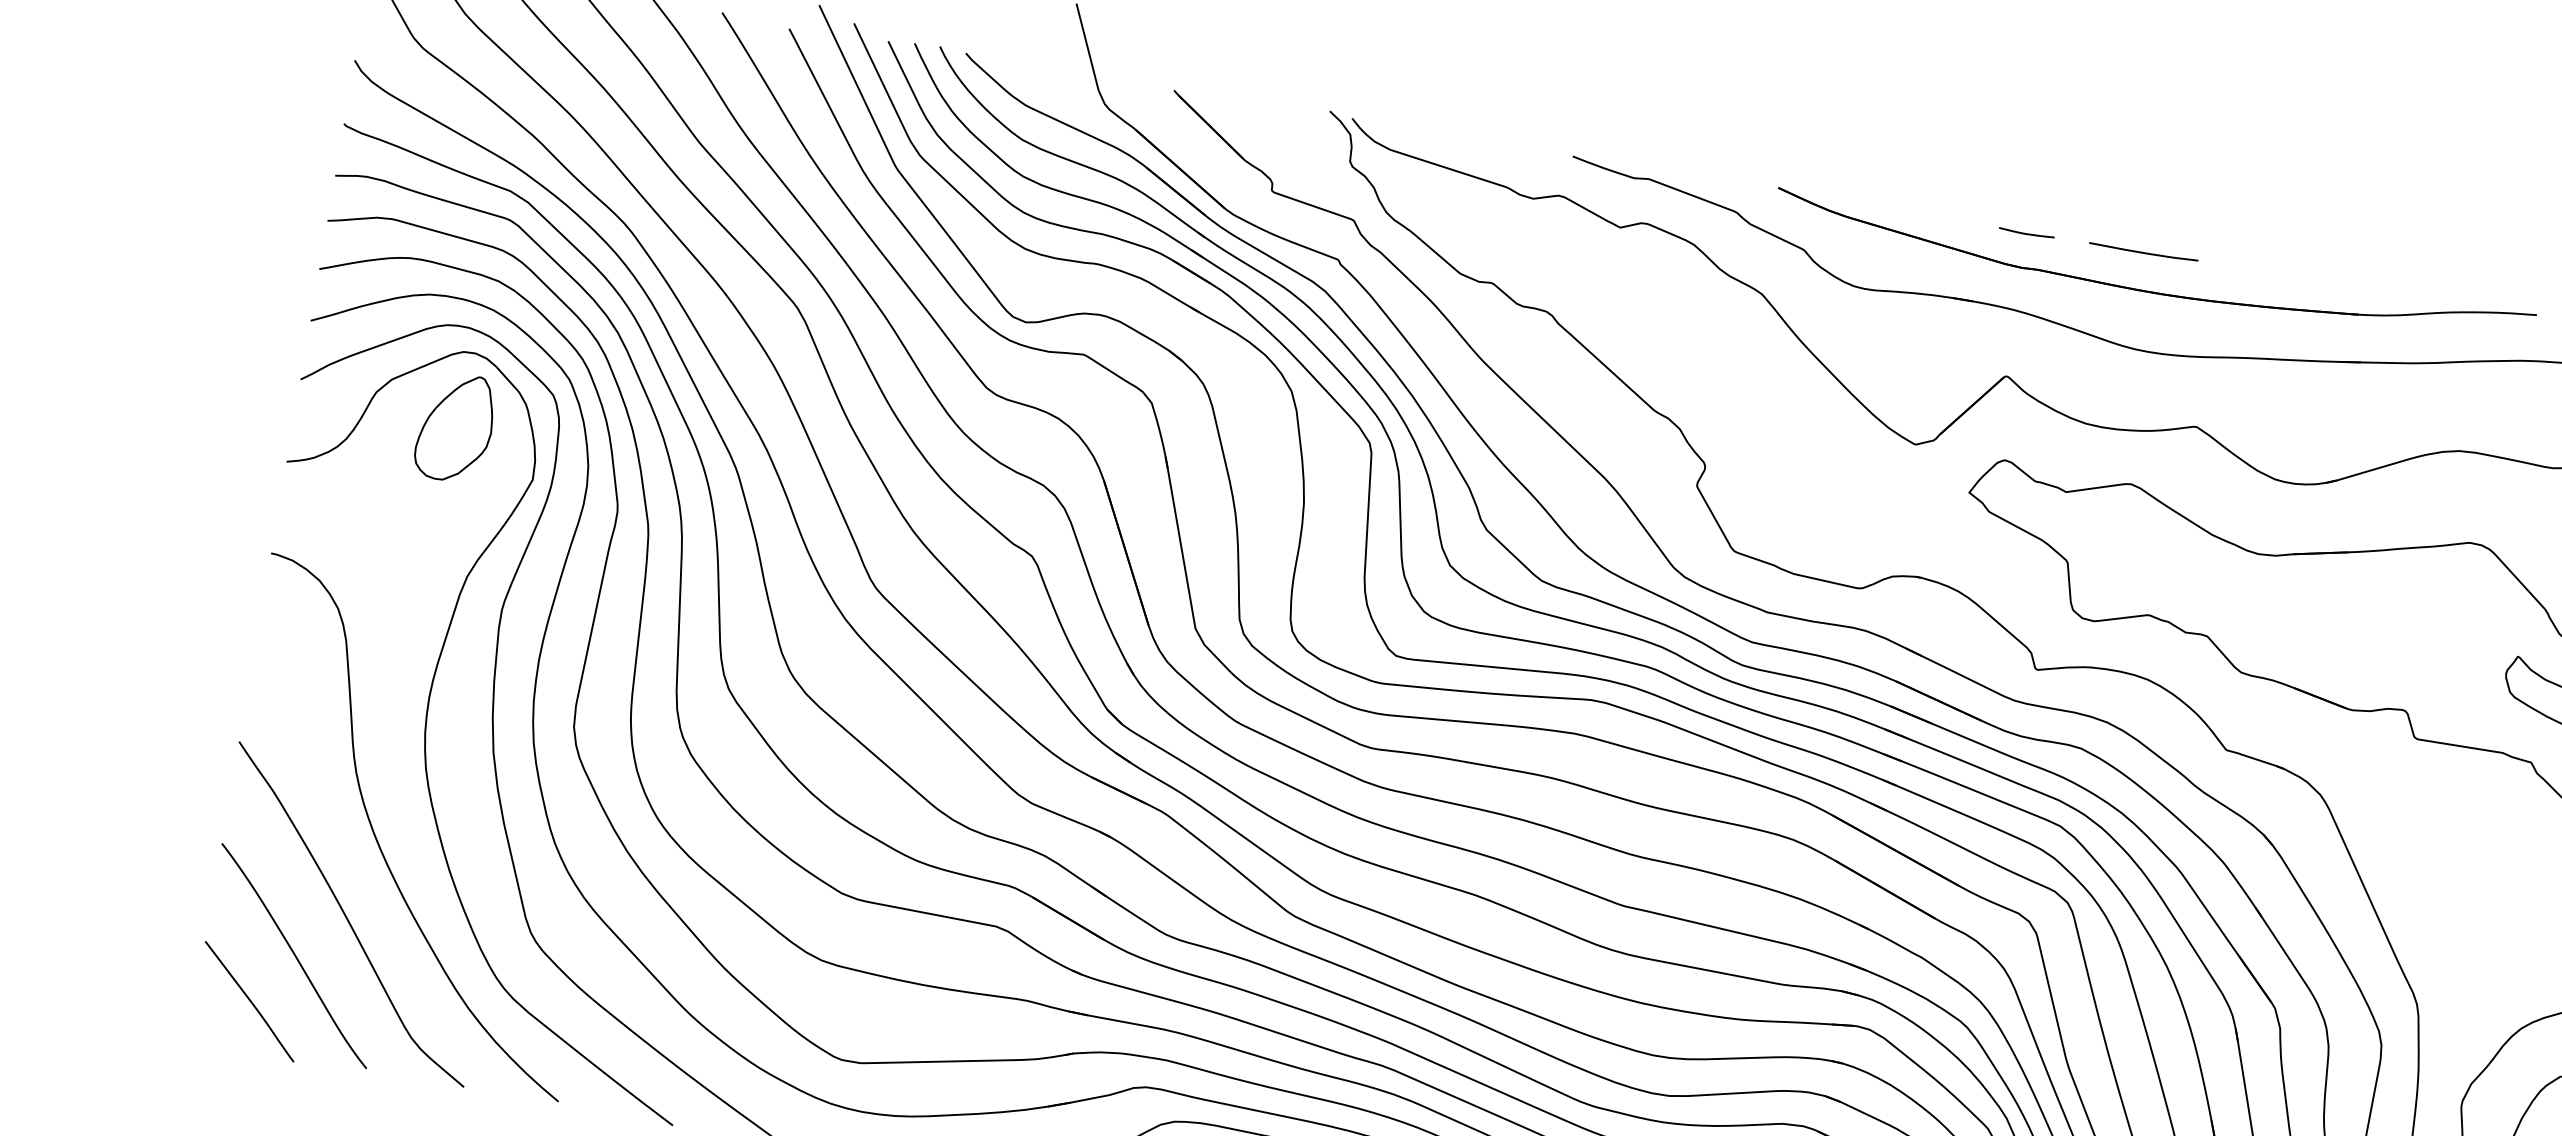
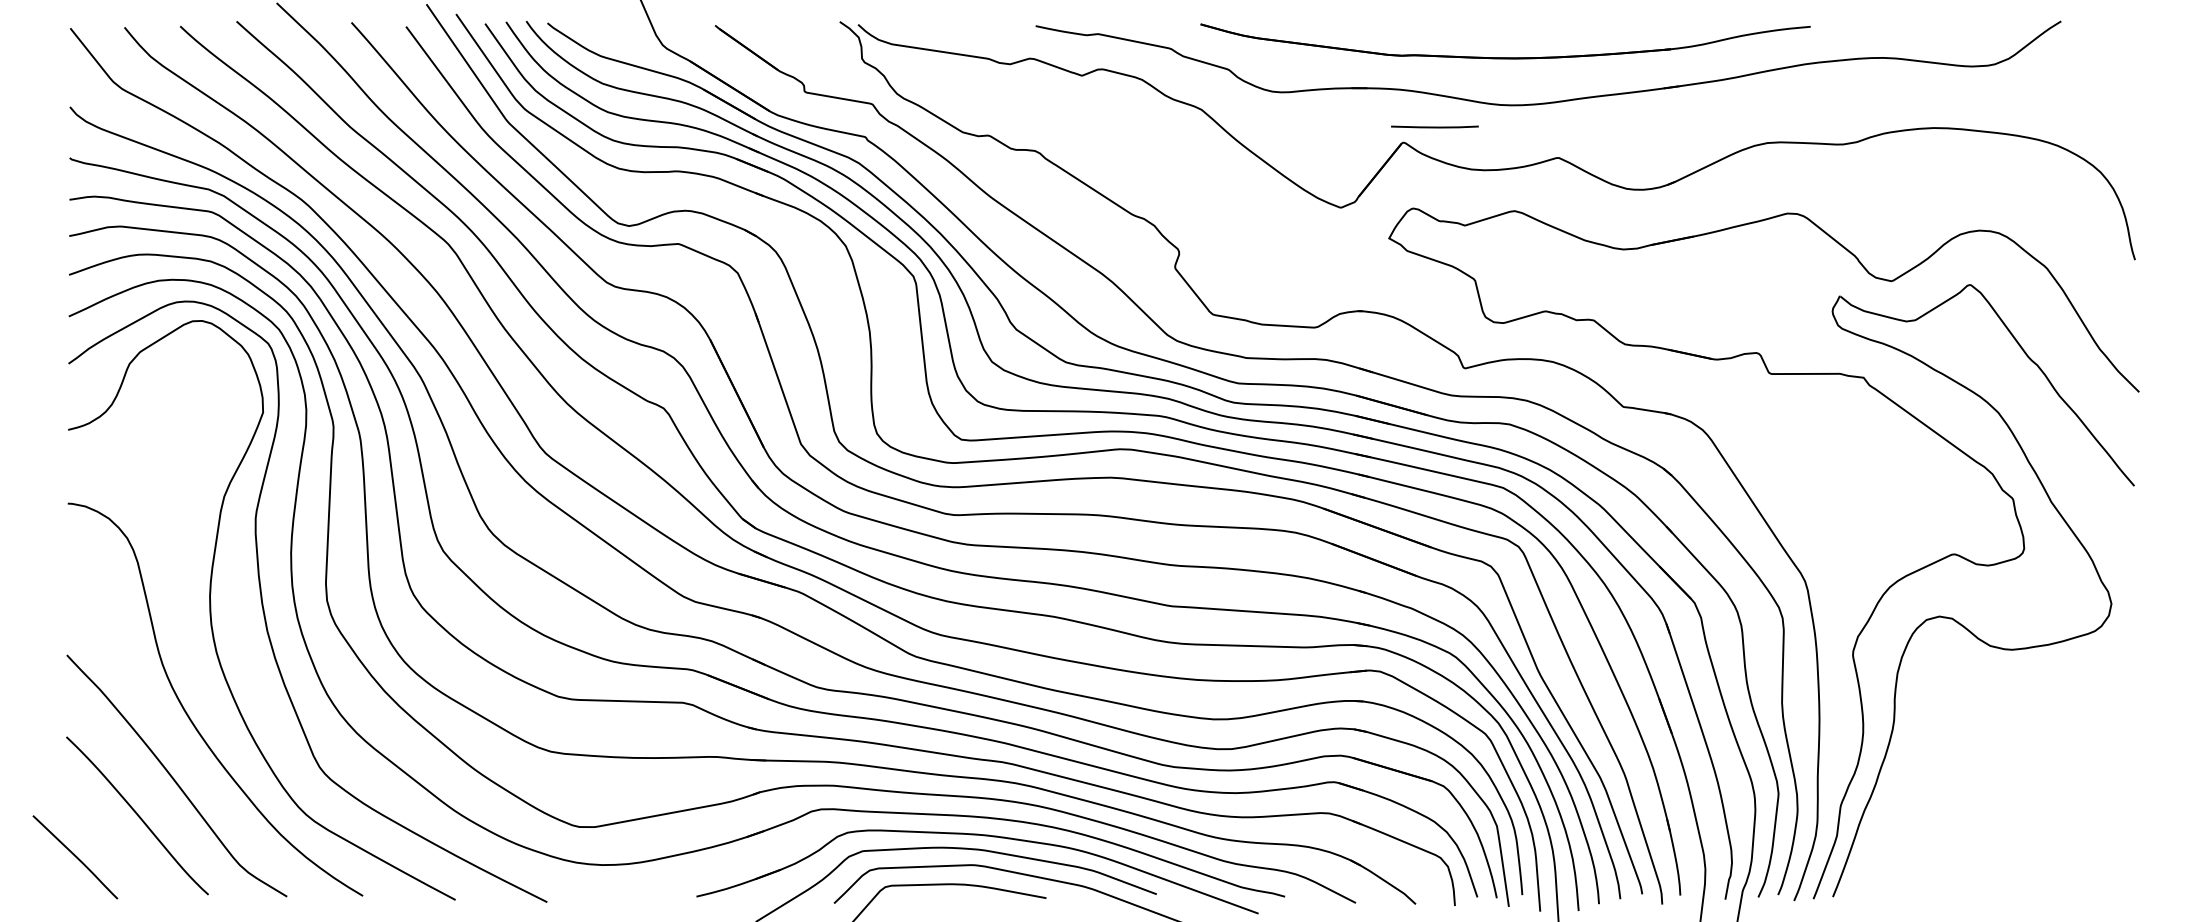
line: (2026, 232) -> (1400, 27), removed
line: (2143, 251) -> (1434, 126), moved
part: (454, 427) -> (195, 381), removed
line: (249, 1001) -> (75, 857), moved

